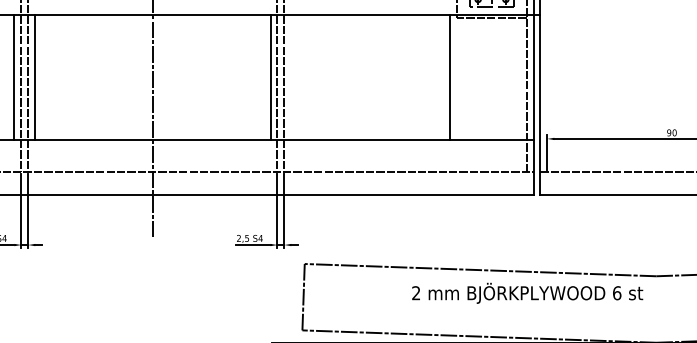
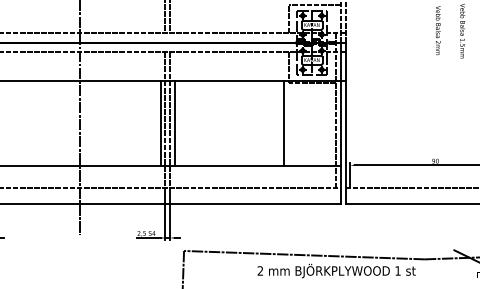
line: (290, 77) -> (174, 123), added
text: (616, 292) -> (397, 270), 6 -> 1

